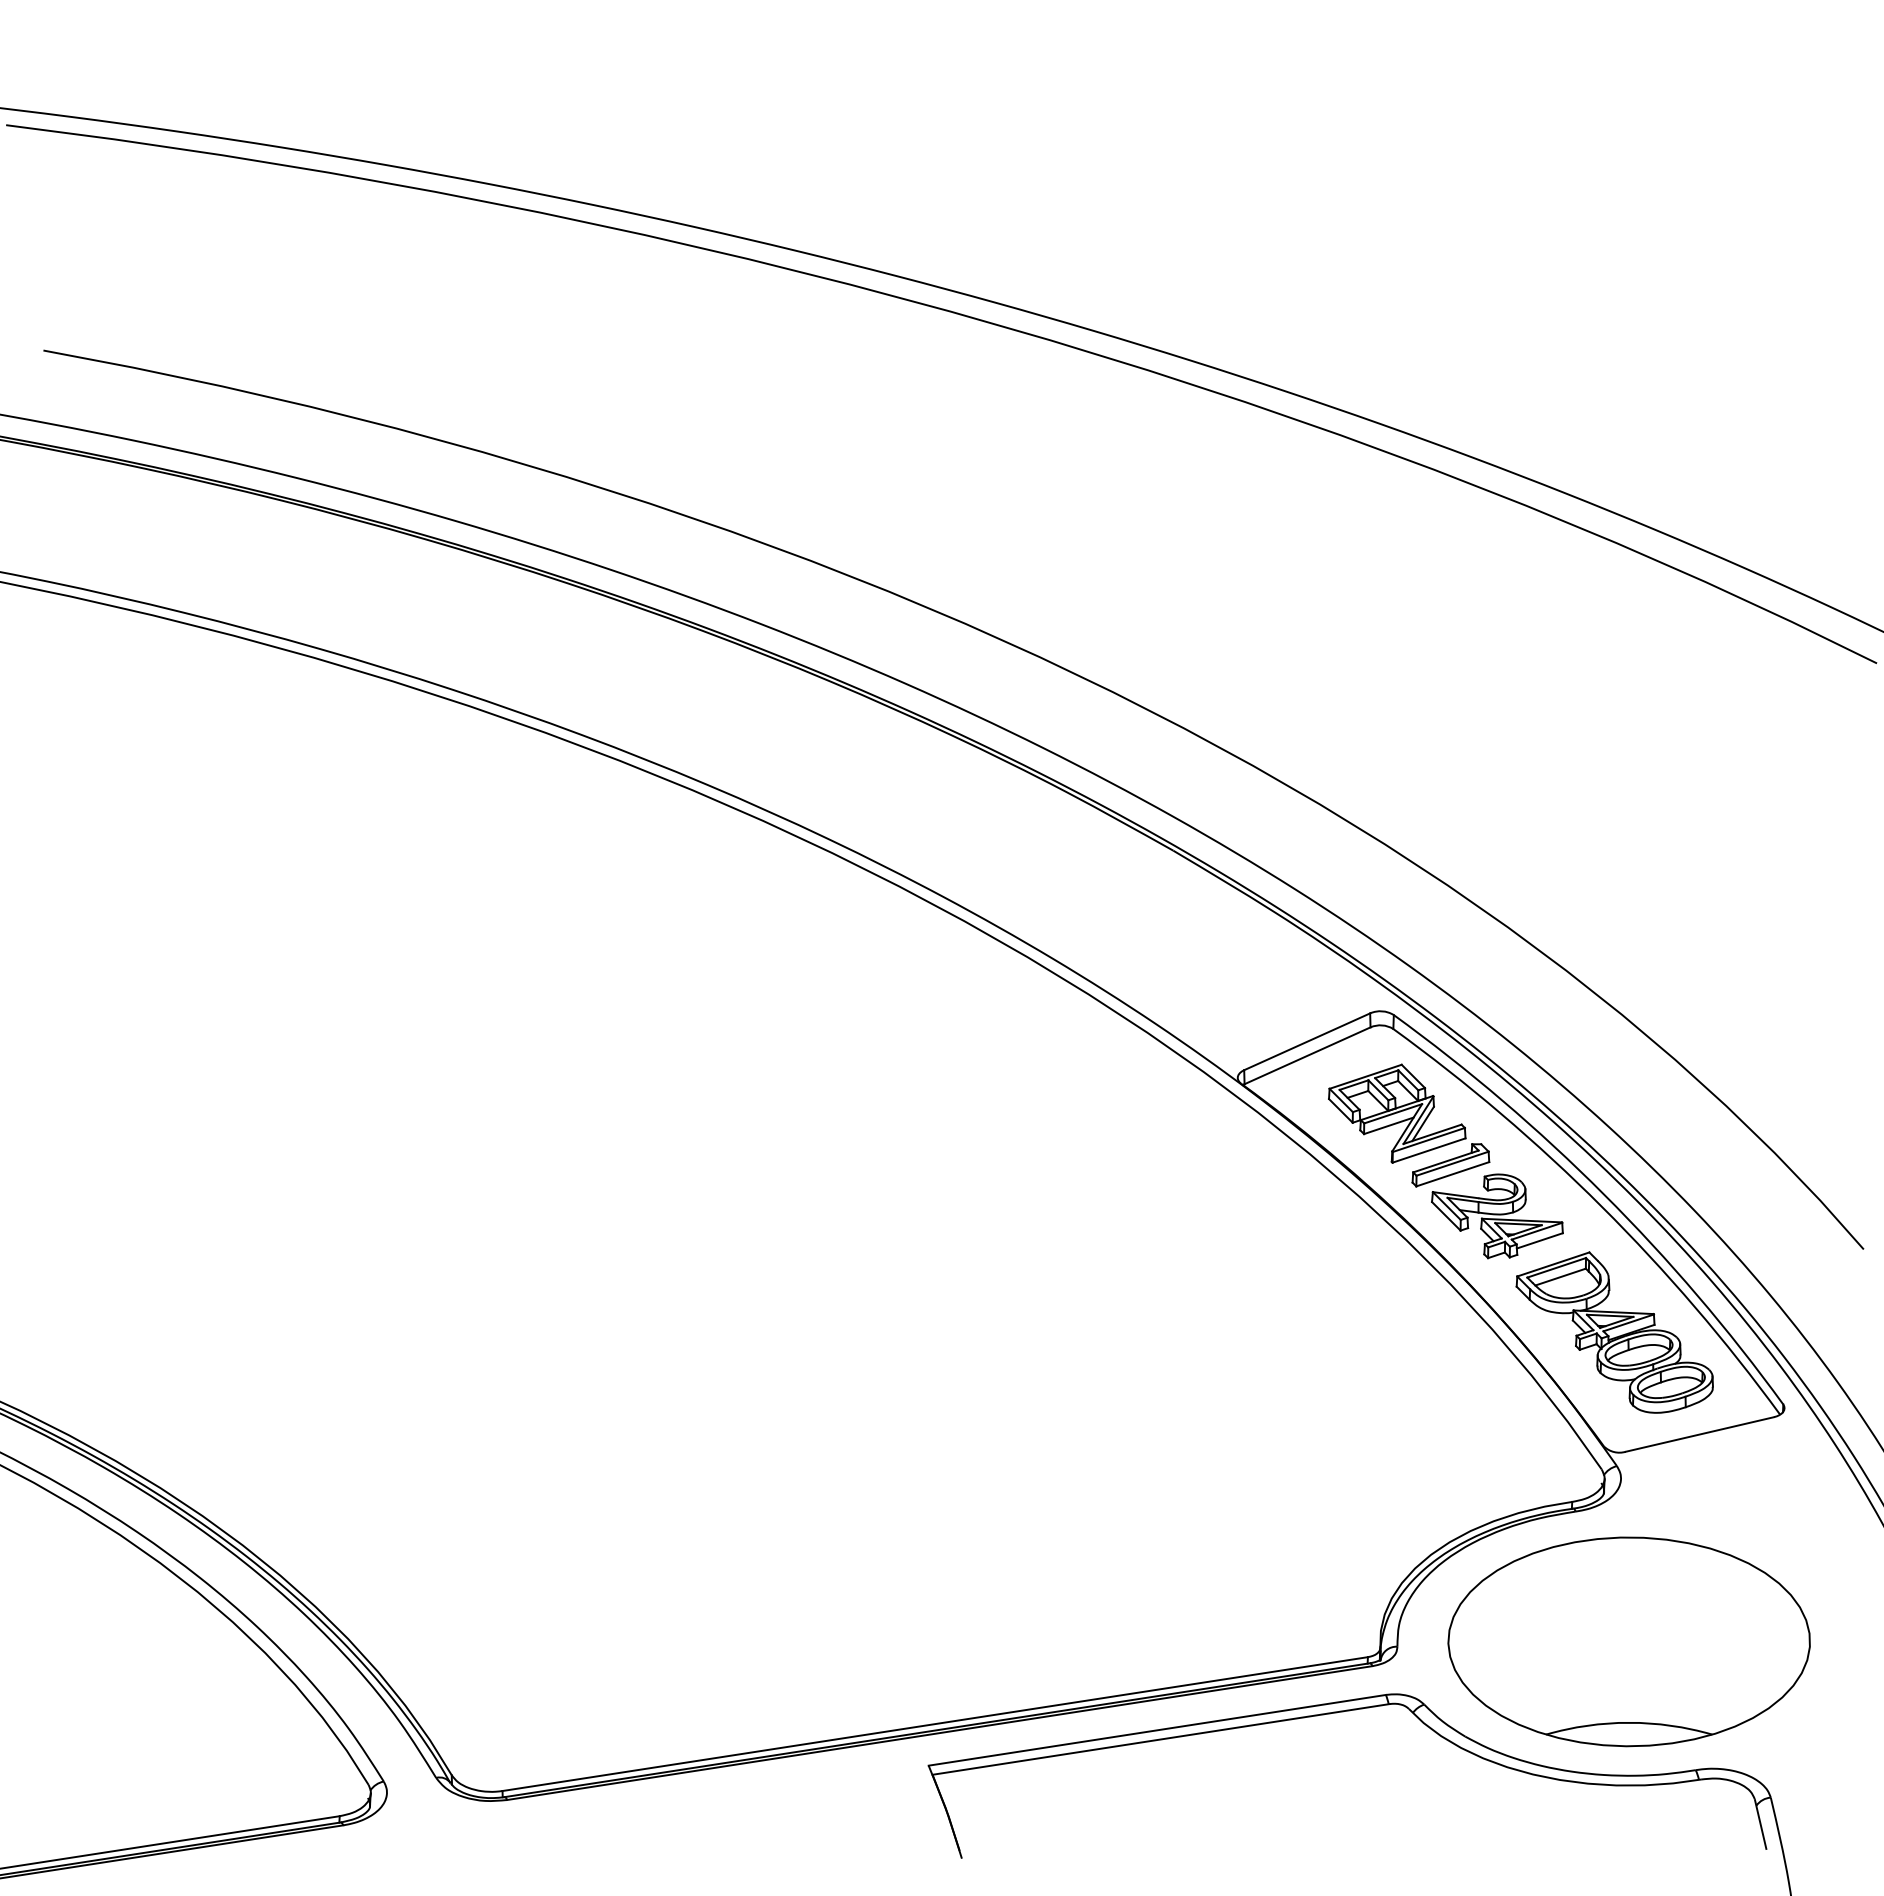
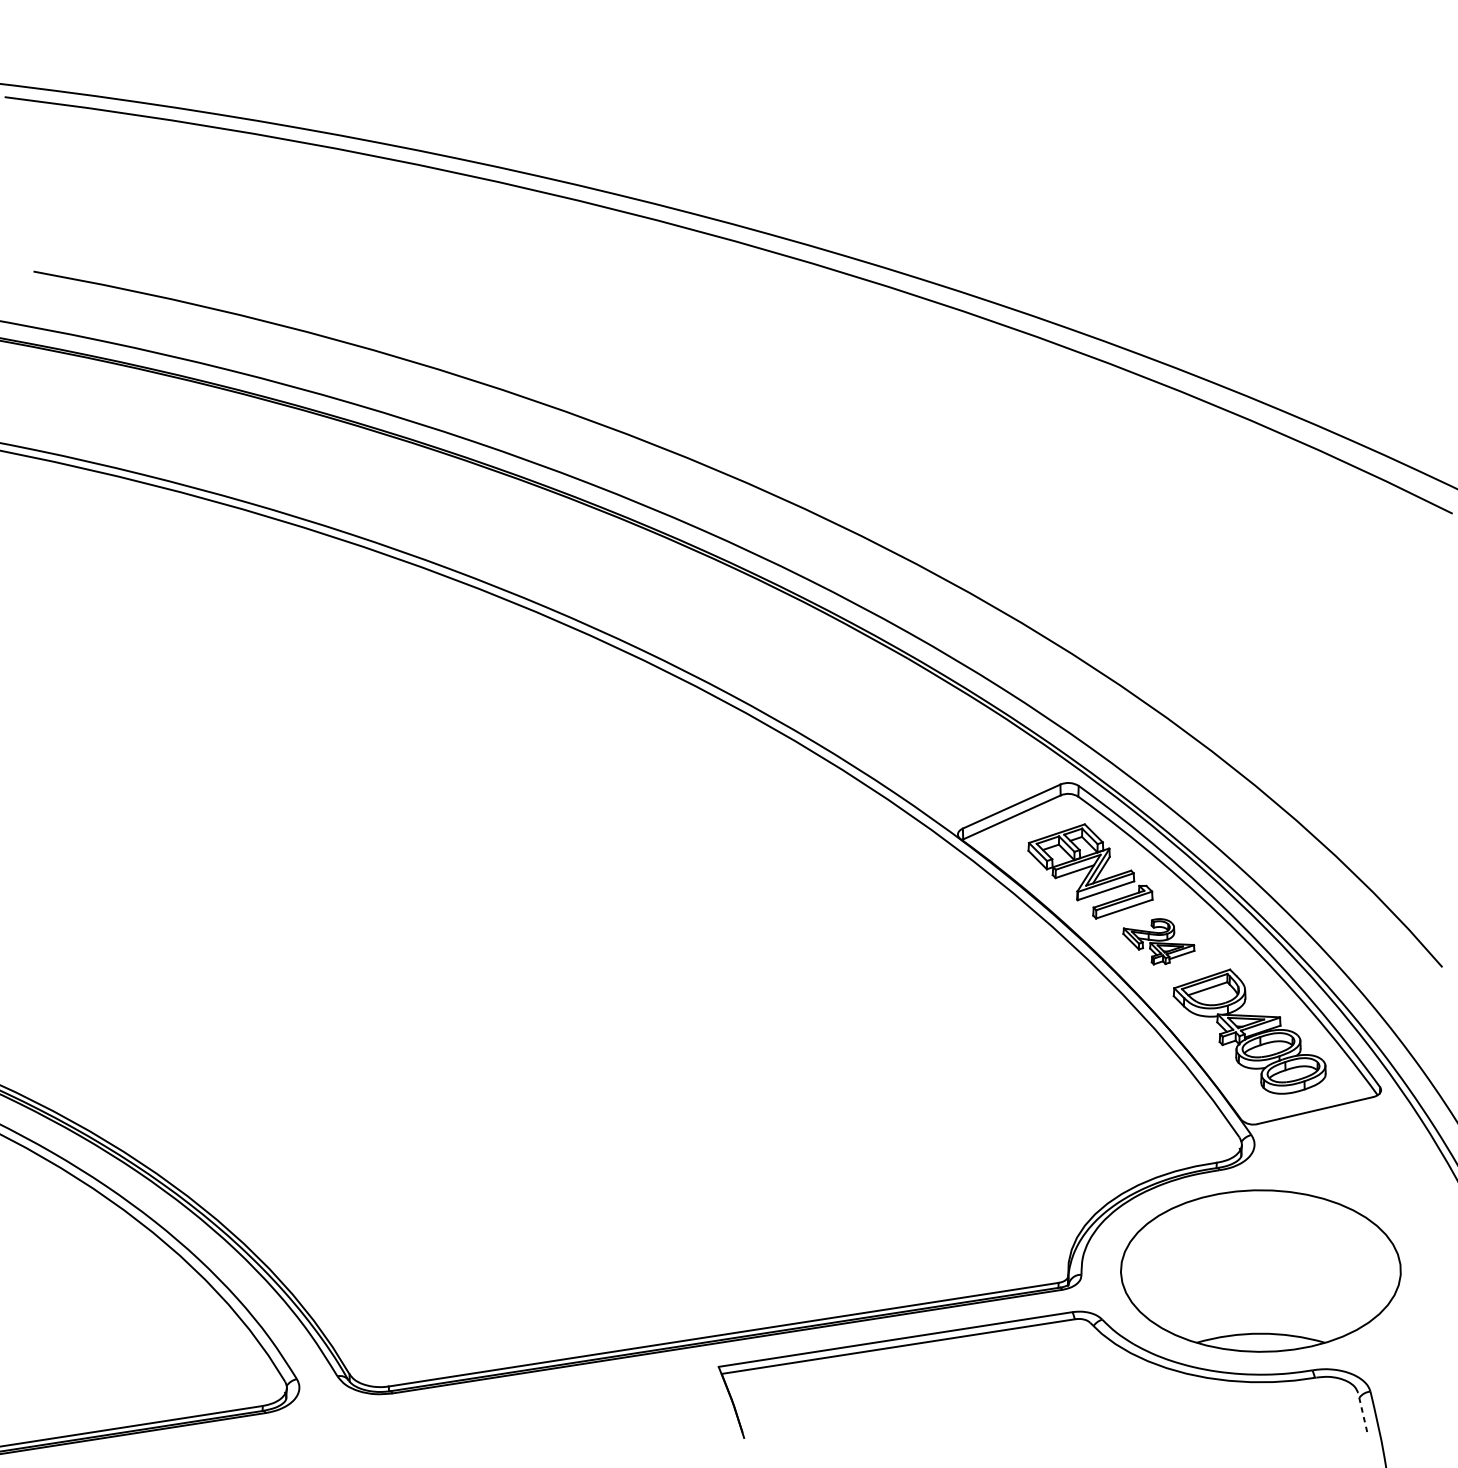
part: (1497, 1216) -> (1158, 941), size x0.7
line: (1760, 1824) -> (1362, 1412), solid -> dashed

